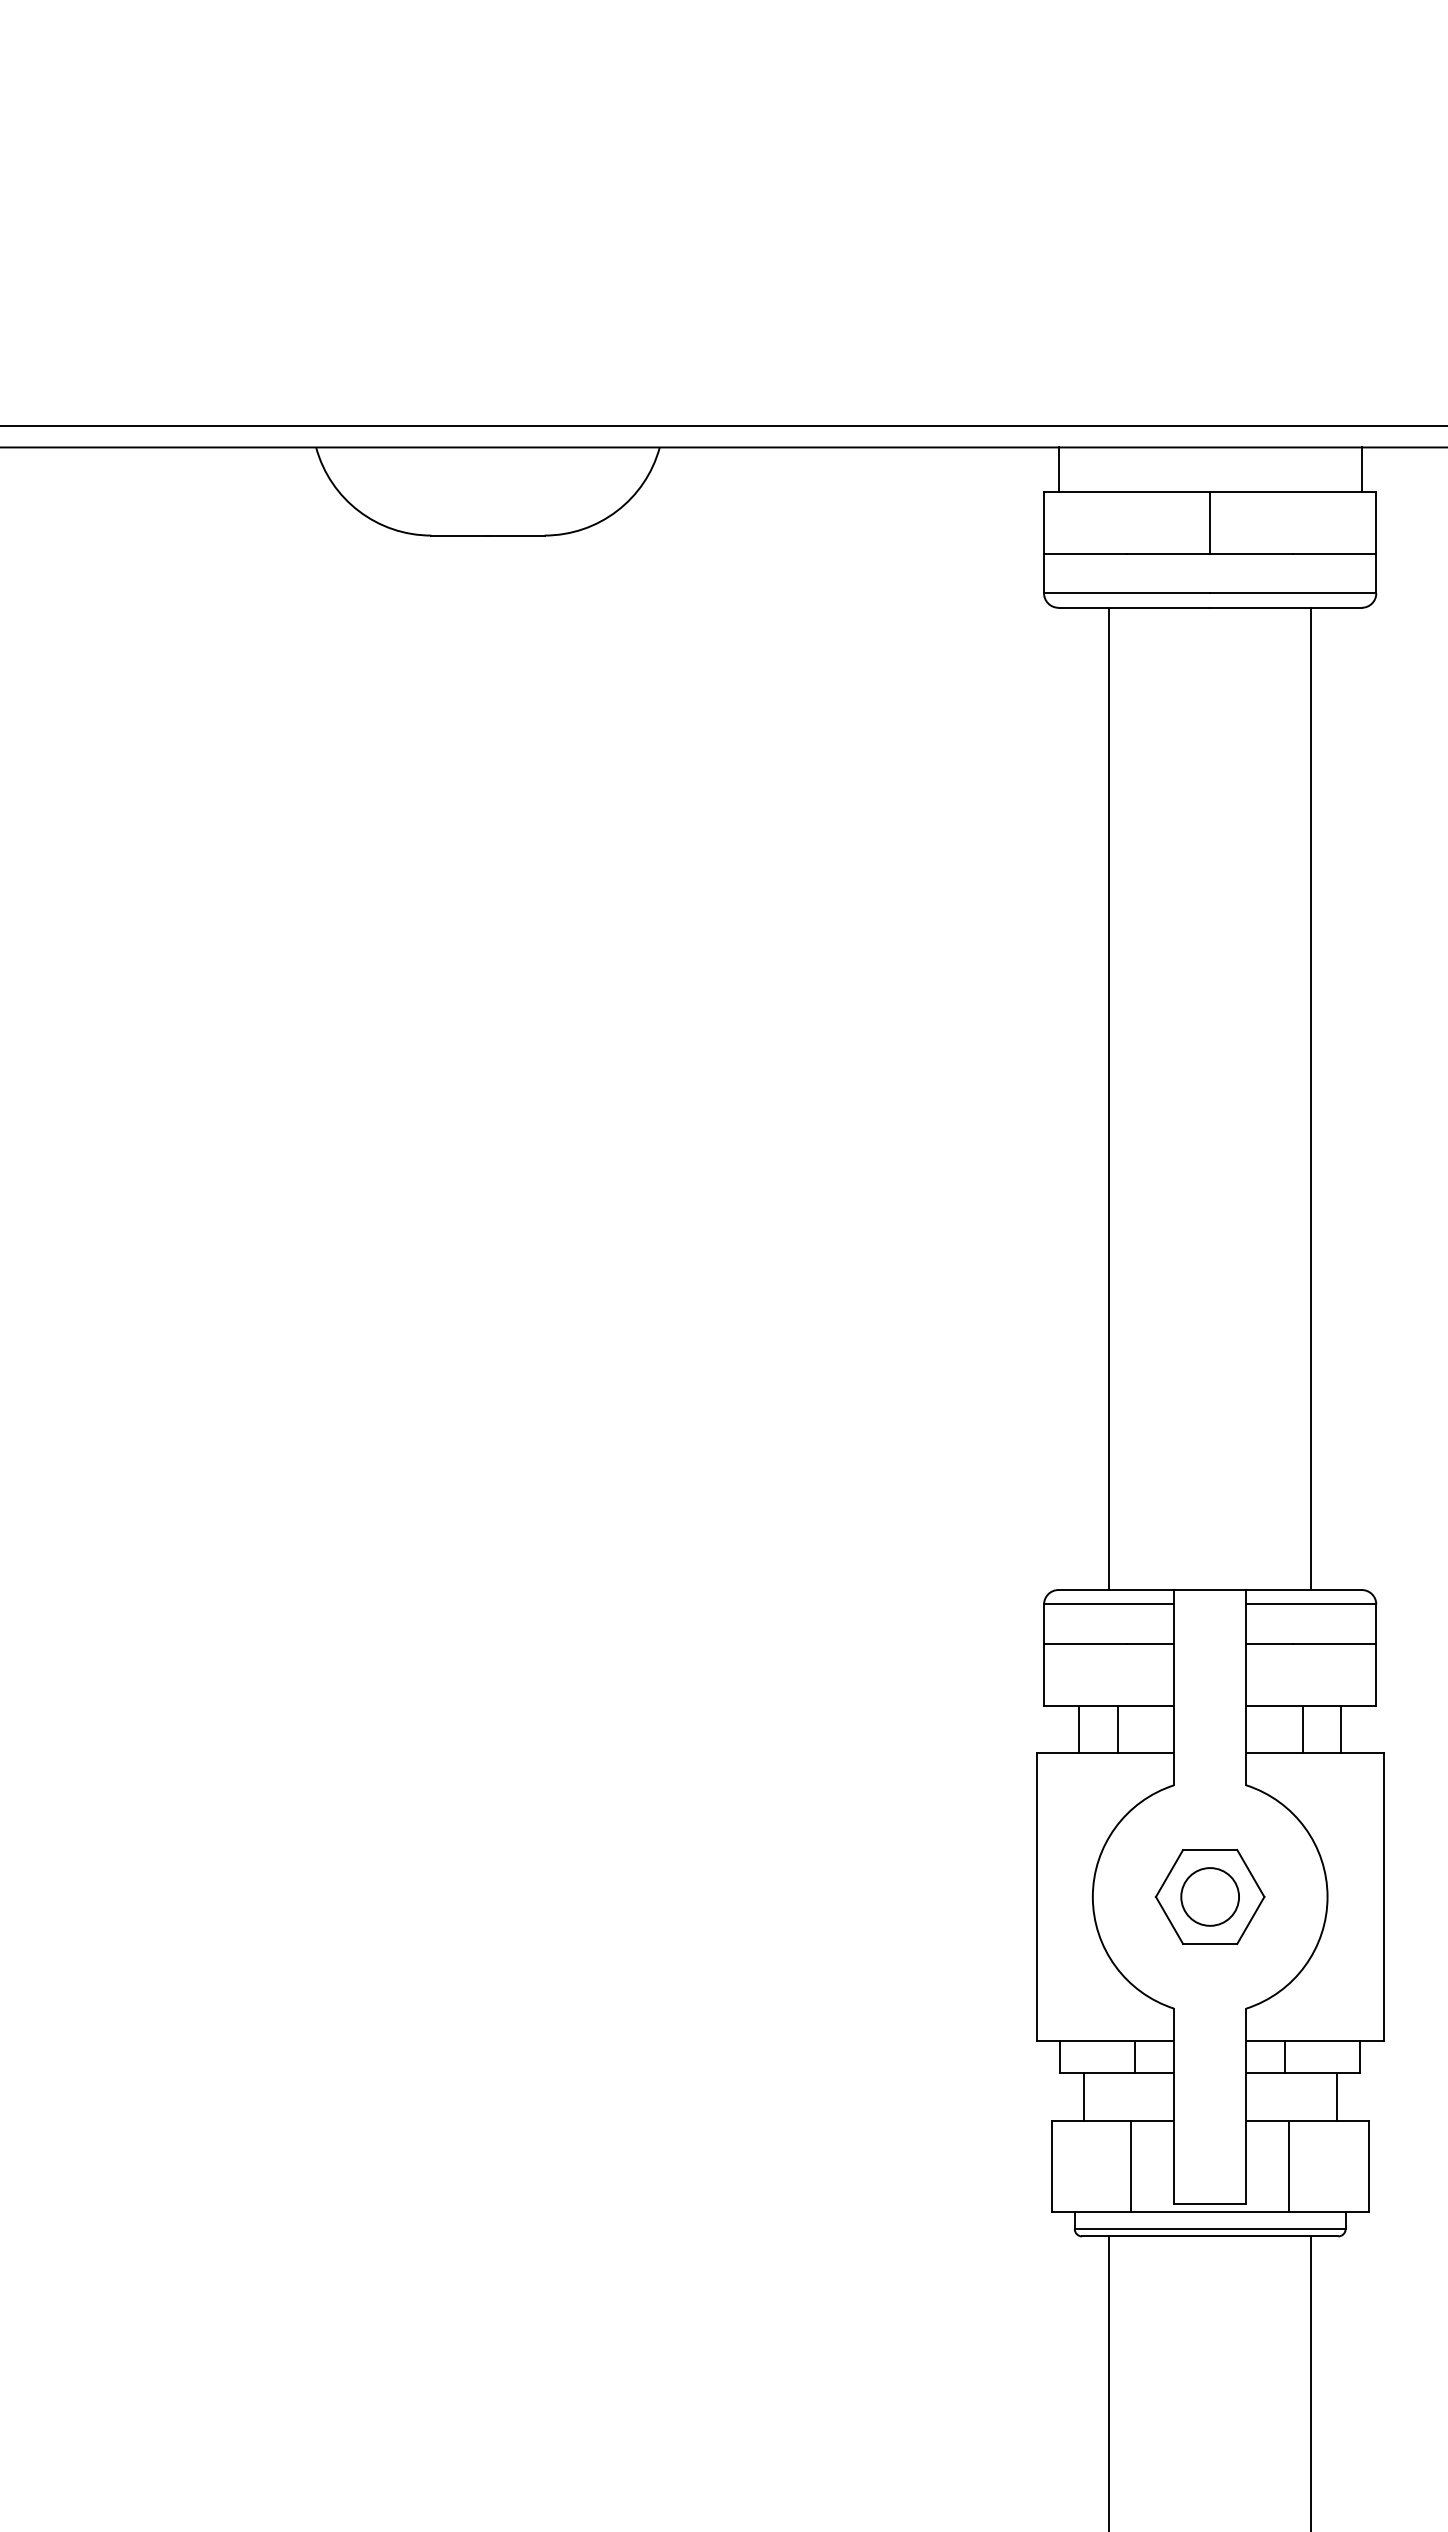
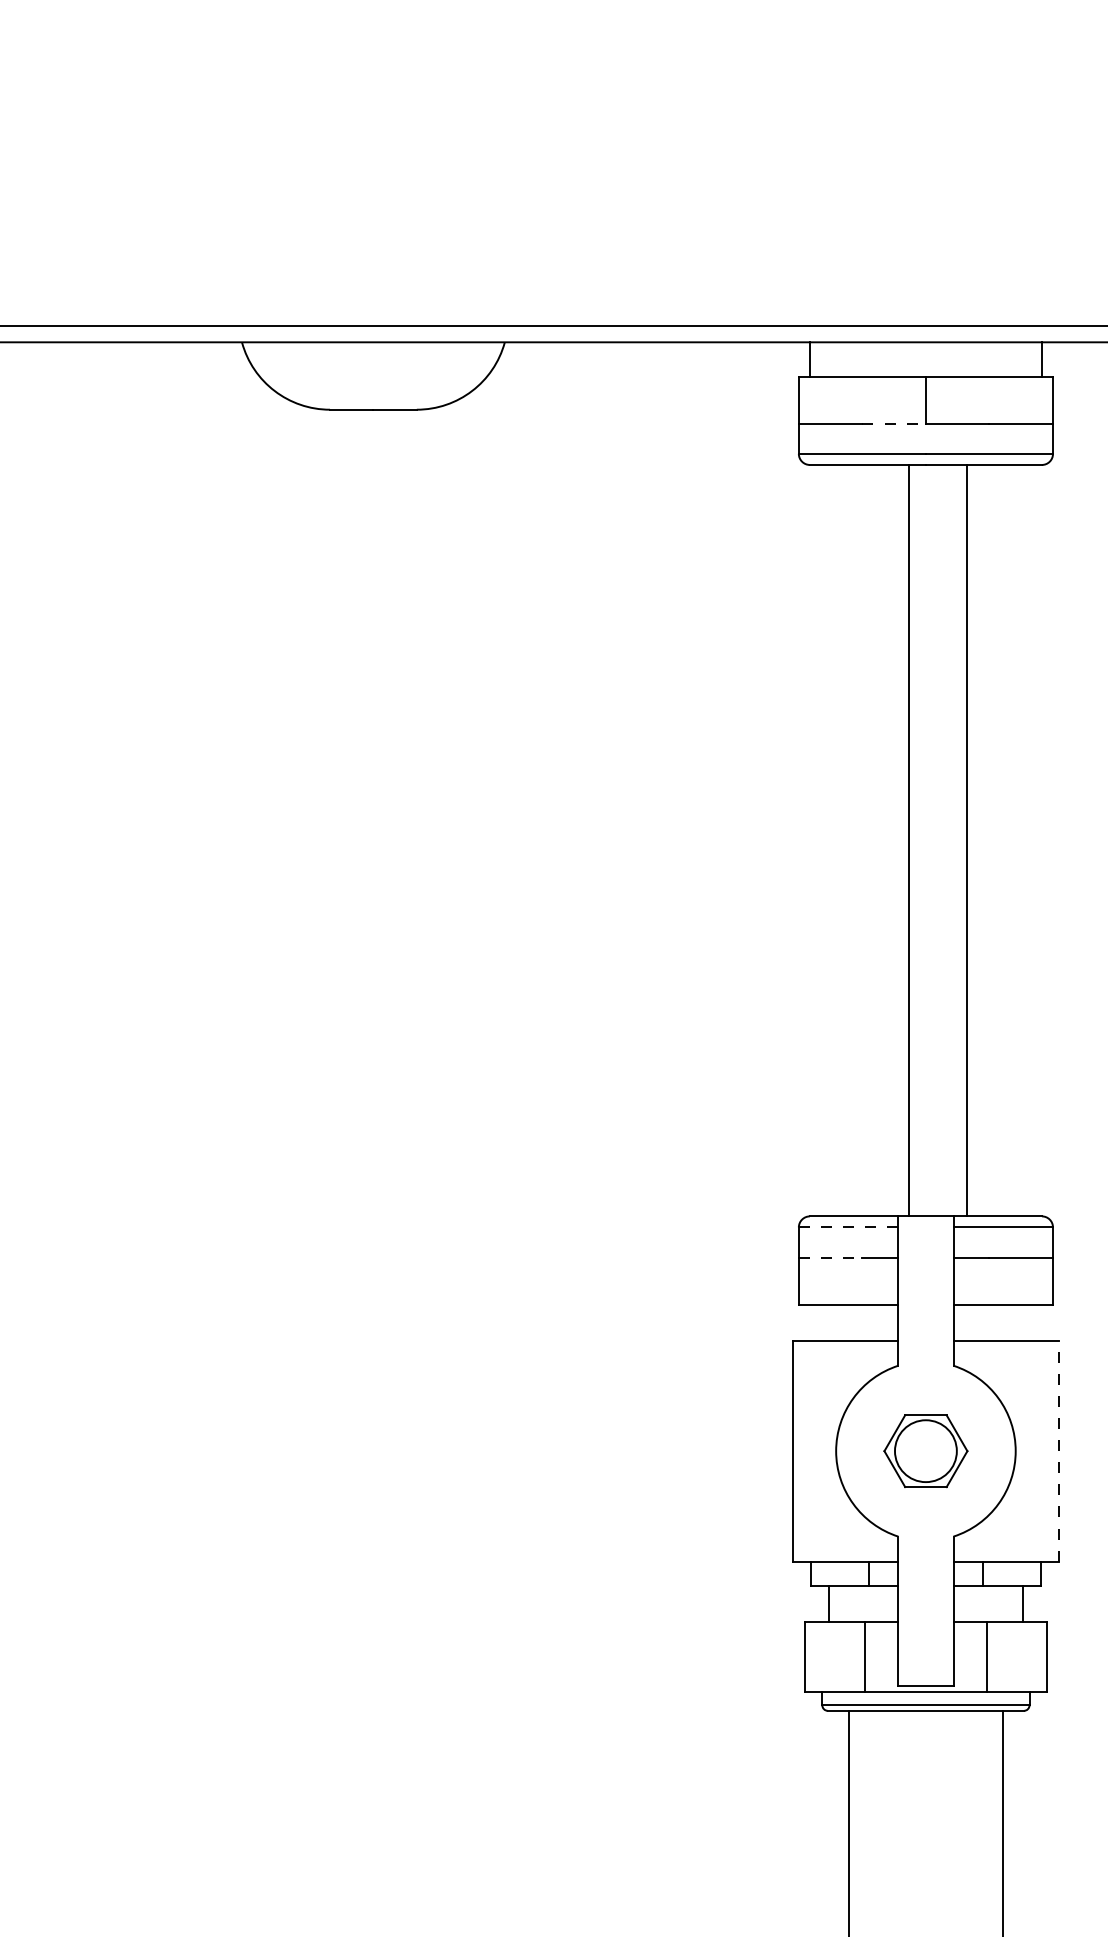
line: (1168, 553) -> (894, 423), solid -> dashed
line: (1109, 1098) -> (909, 840), moved
line: (1311, 1098) -> (967, 840), moved
line: (1109, 1604) -> (848, 1227), solid -> dashed
line: (1085, 1644) -> (830, 1258), solid -> dashed
line: (1079, 1728) -> (825, 1322), removed
line: (1117, 1728) -> (855, 1322), removed
line: (1302, 1728) -> (996, 1322), removed
line: (1341, 1728) -> (1026, 1322), removed
circle: (1210, 1896) -> (926, 1450), size x1.4
line: (1383, 1896) -> (1058, 1450), solid -> dashed

